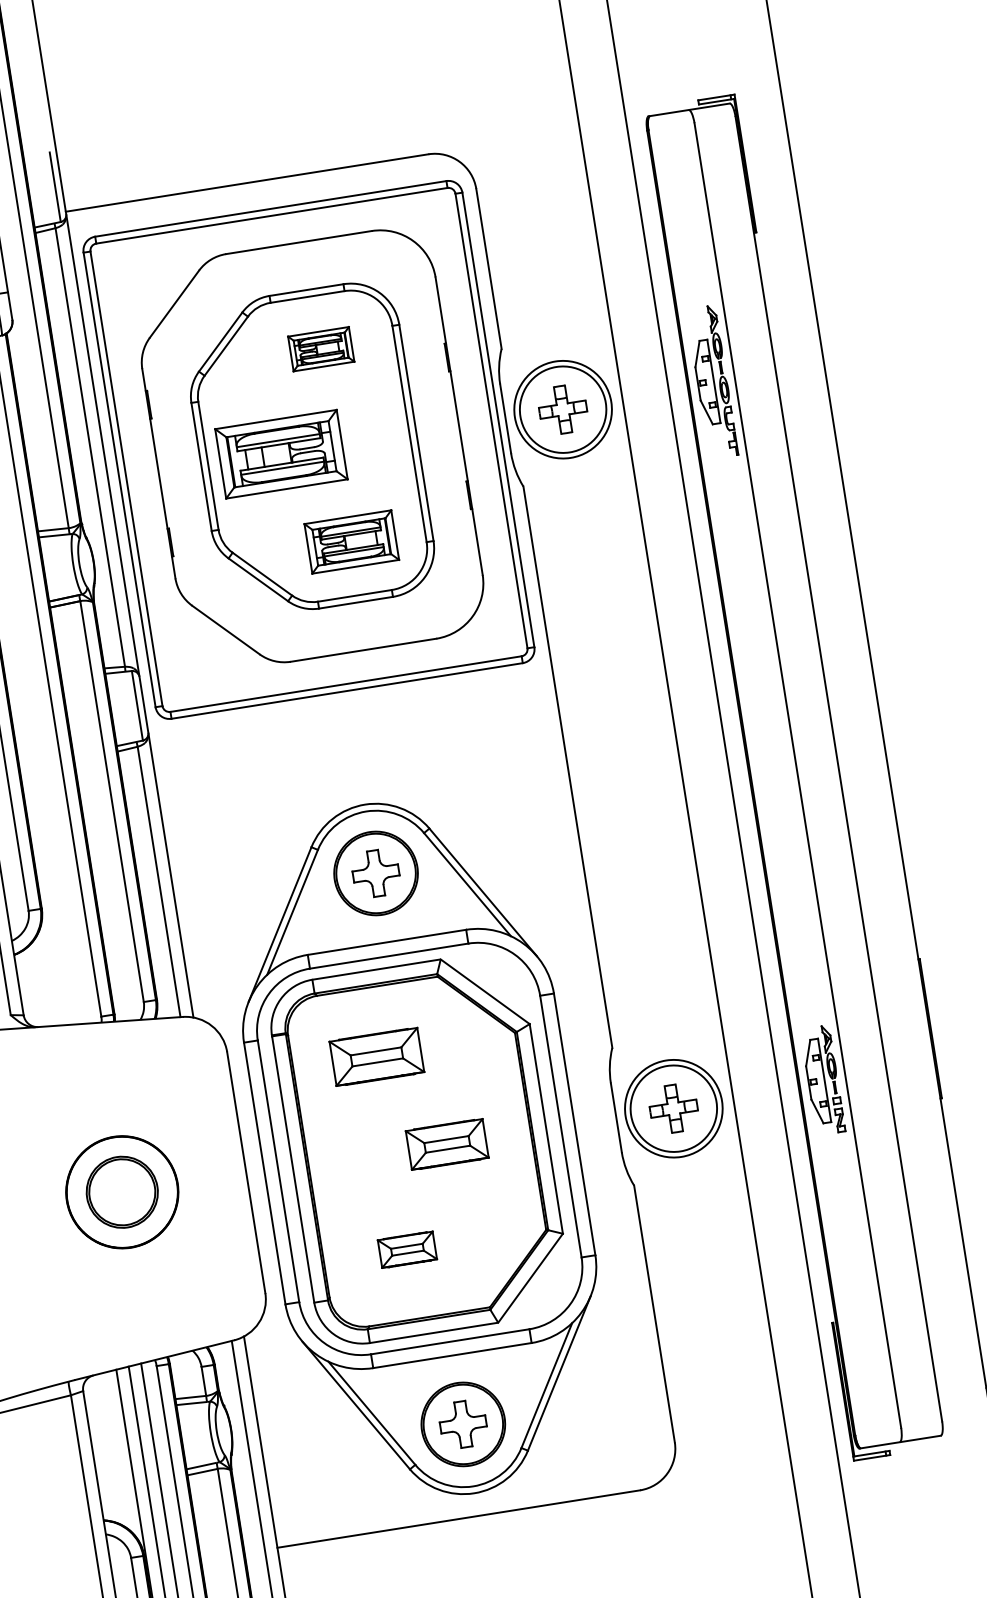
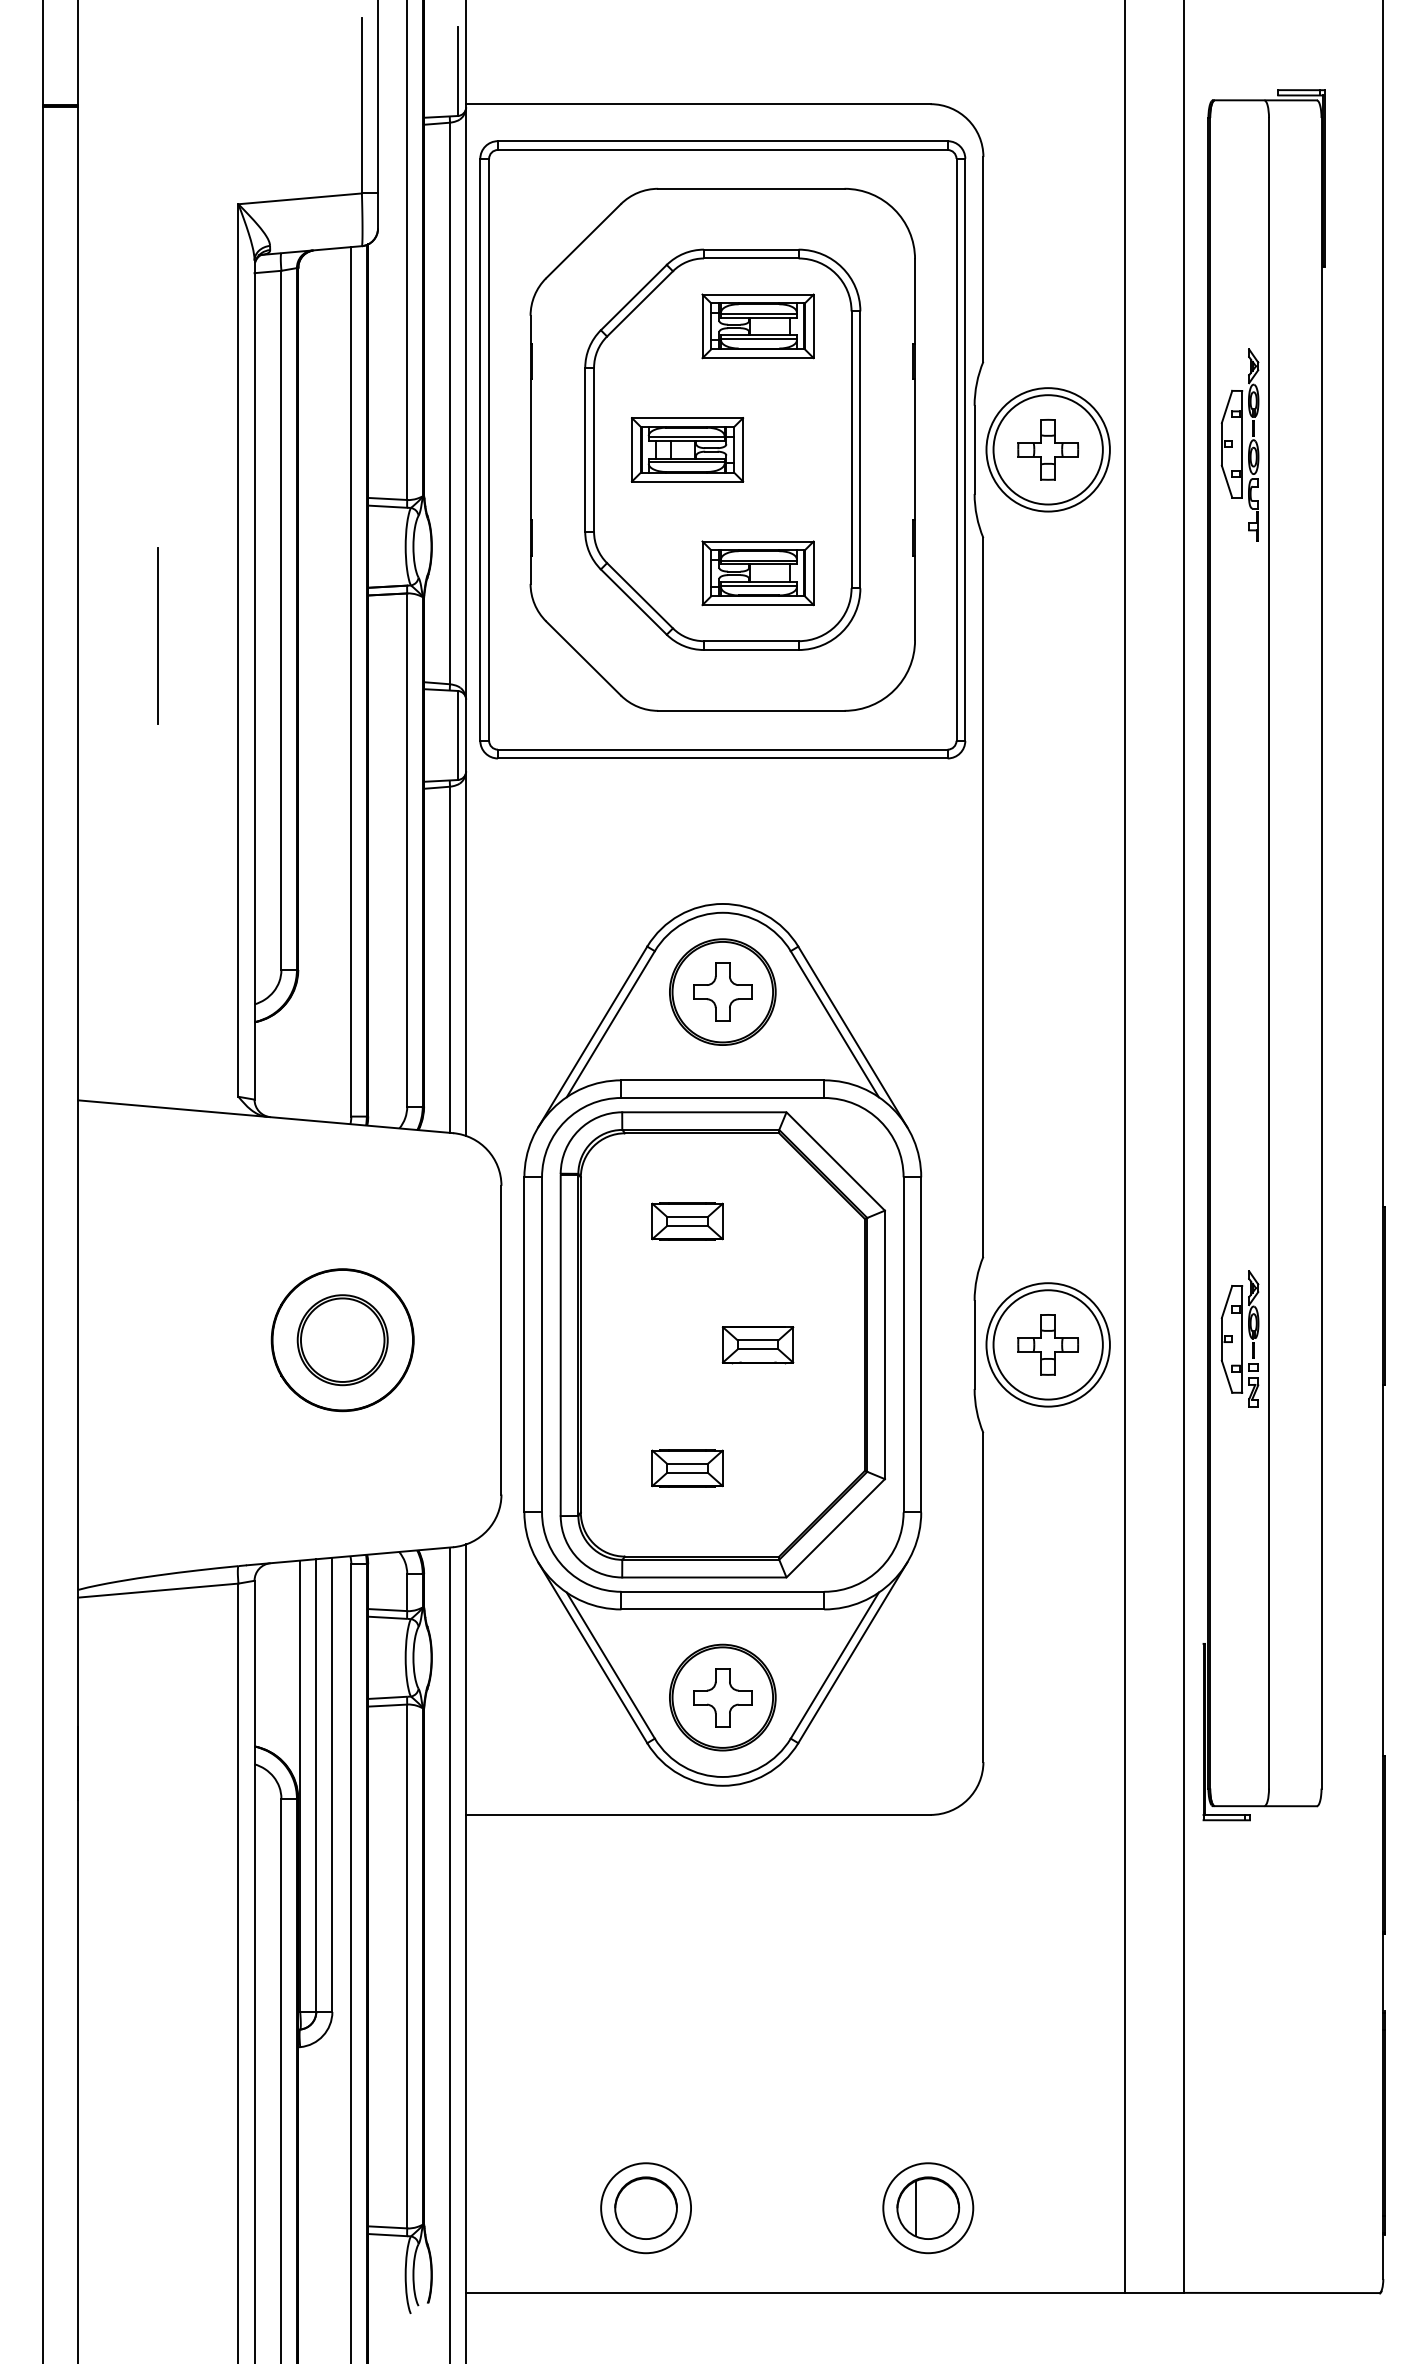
part: (320, 349) -> (757, 326), size x1.43
part: (281, 454) -> (687, 449), size x0.71
part: (376, 1056) -> (687, 1221), size x0.62
part: (446, 1145) -> (757, 1345), size x0.71

